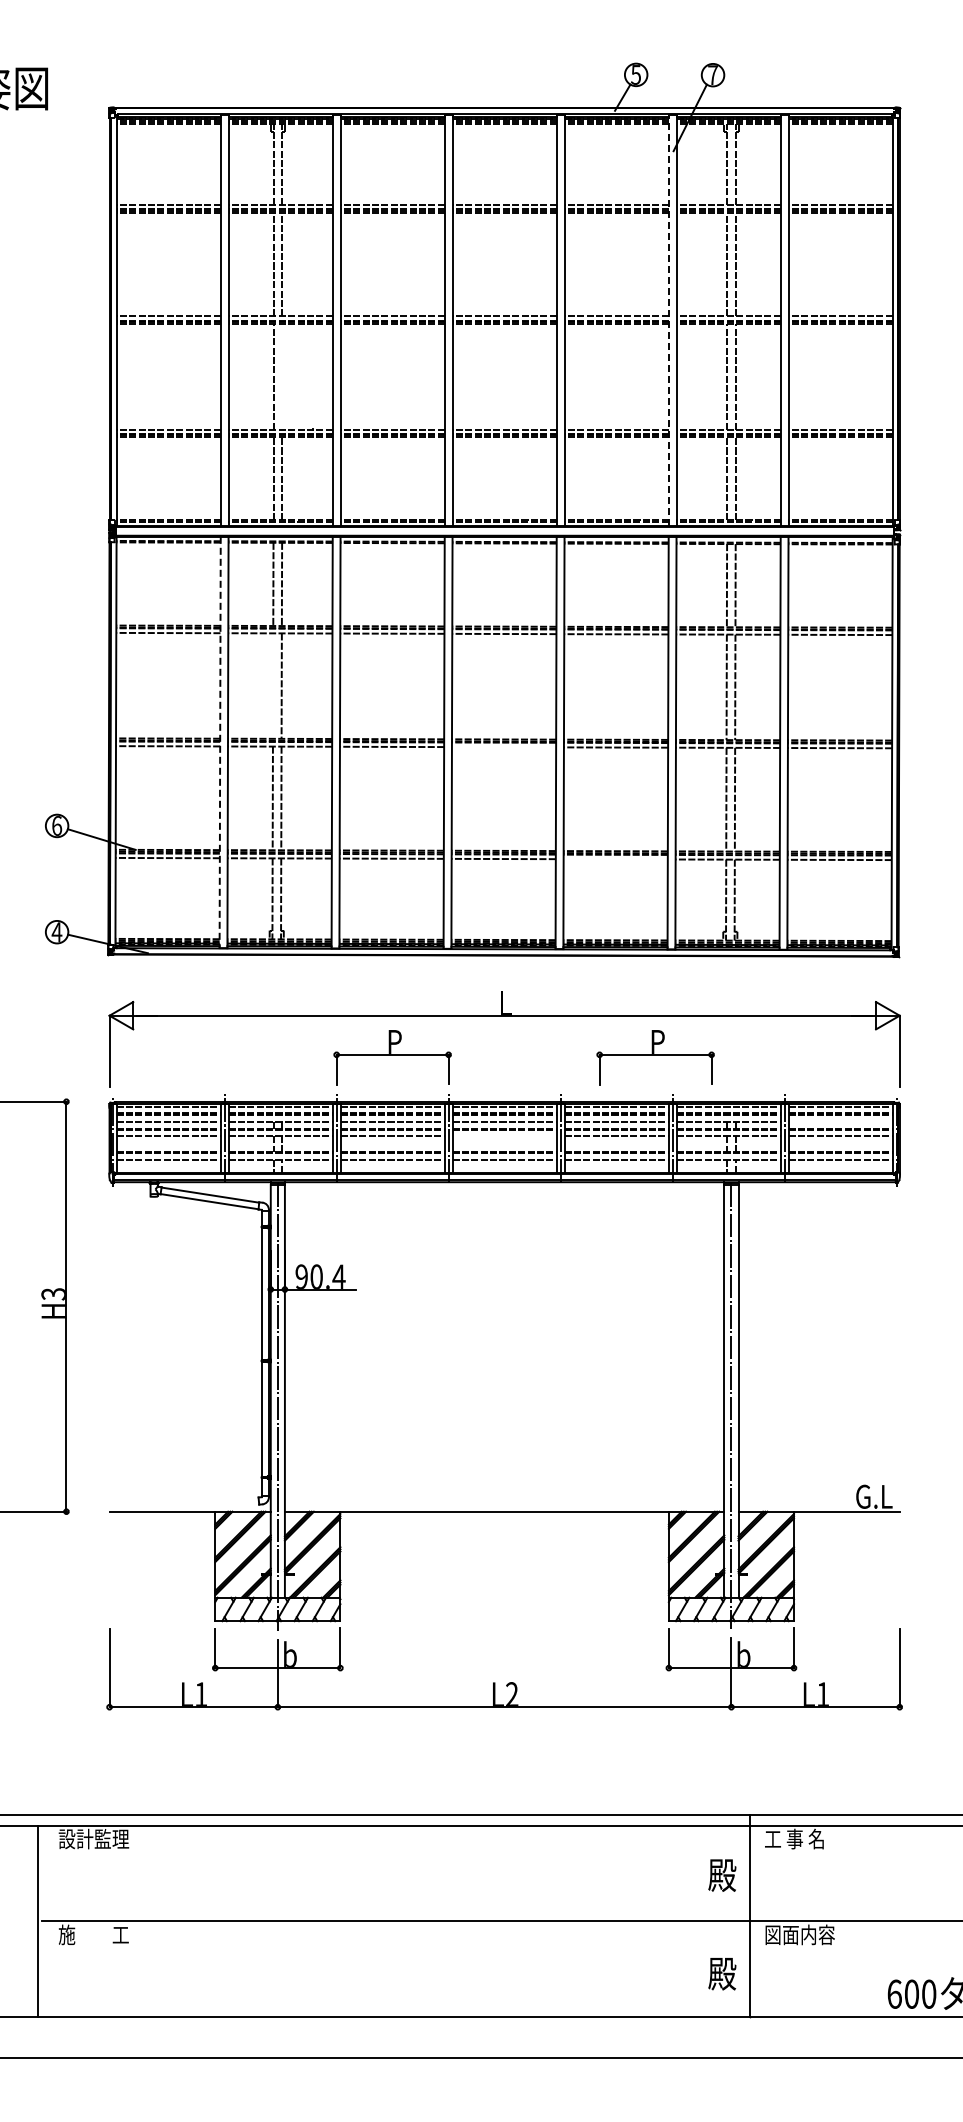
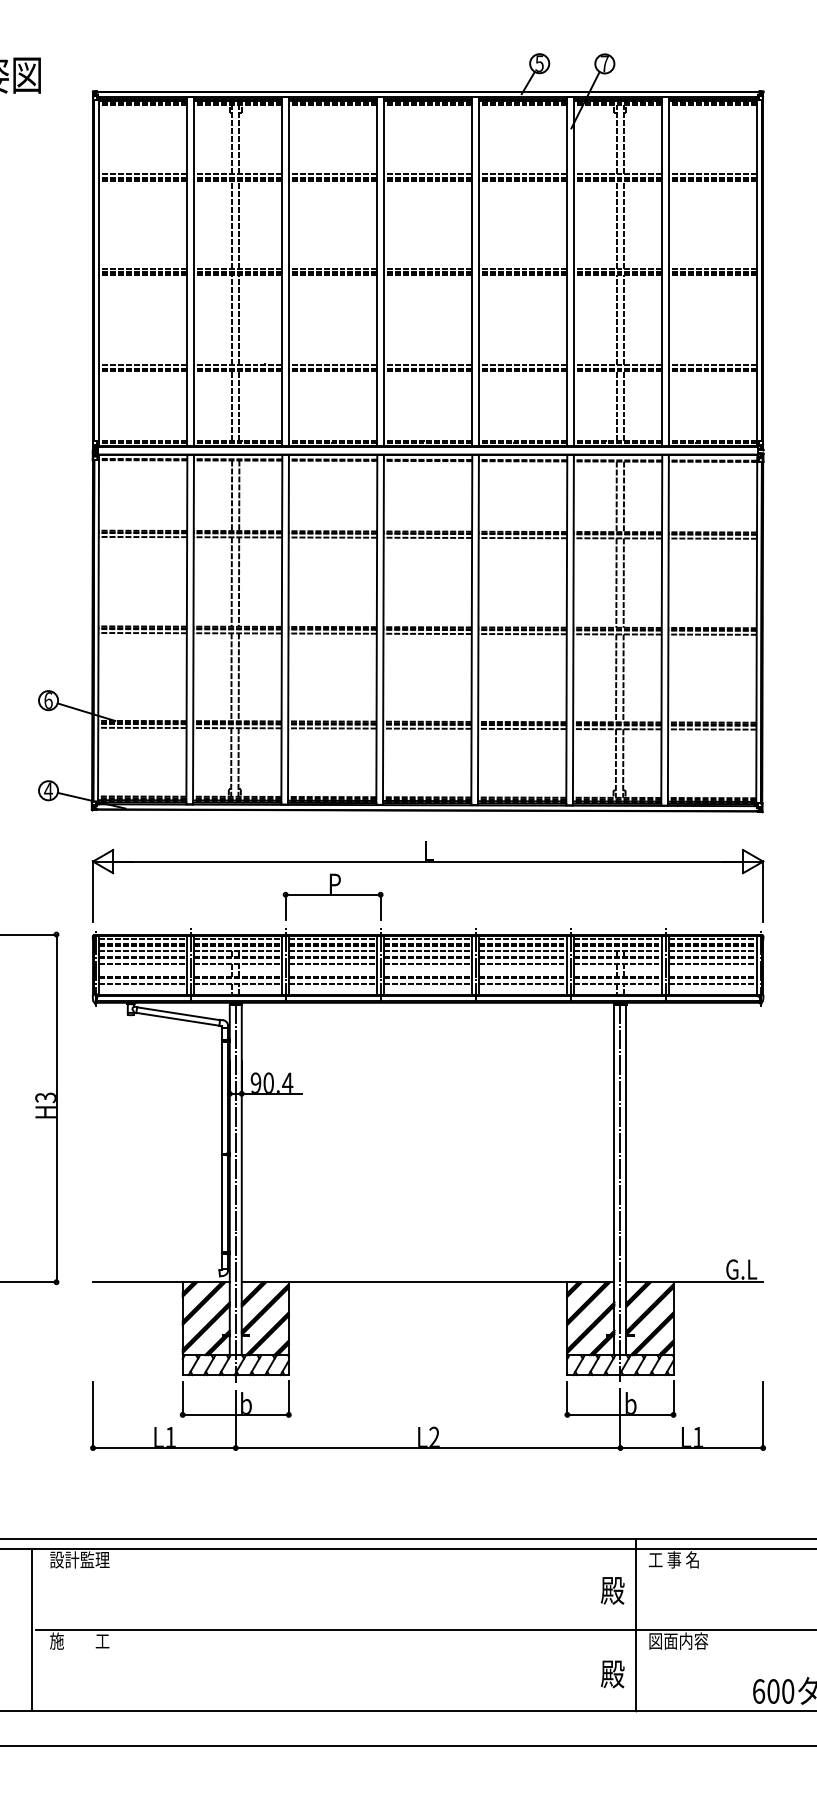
line: (668, 320) -> (567, 271), dashed -> solid
line: (282, 376) -> (239, 319), added
line: (272, 685) -> (231, 581), added
line: (220, 742) -> (187, 629), dashed -> solid
line: (503, 747) -> (427, 634), added
line: (615, 859) -> (522, 729), added
part: (655, 1057) -> (556, 897), removed
line: (840, 1121) -> (712, 951), added
line: (504, 1136) -> (428, 964), added

